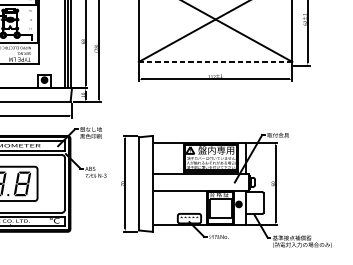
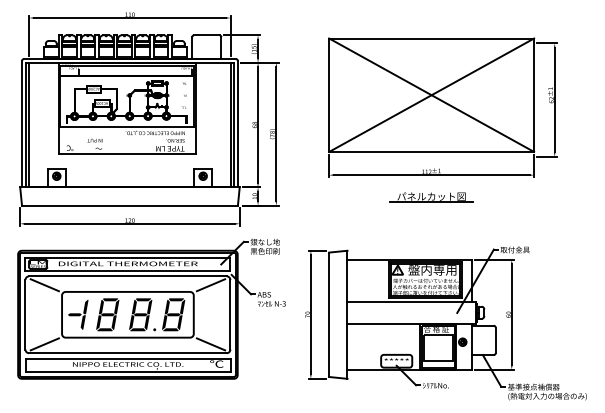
line: (215, 61) -> (431, 151), dashed -> solid
part: (215, 96) -> (431, 197), added
line: (50, 161) -> (210, 285), added
line: (50, 206) -> (210, 344), added

